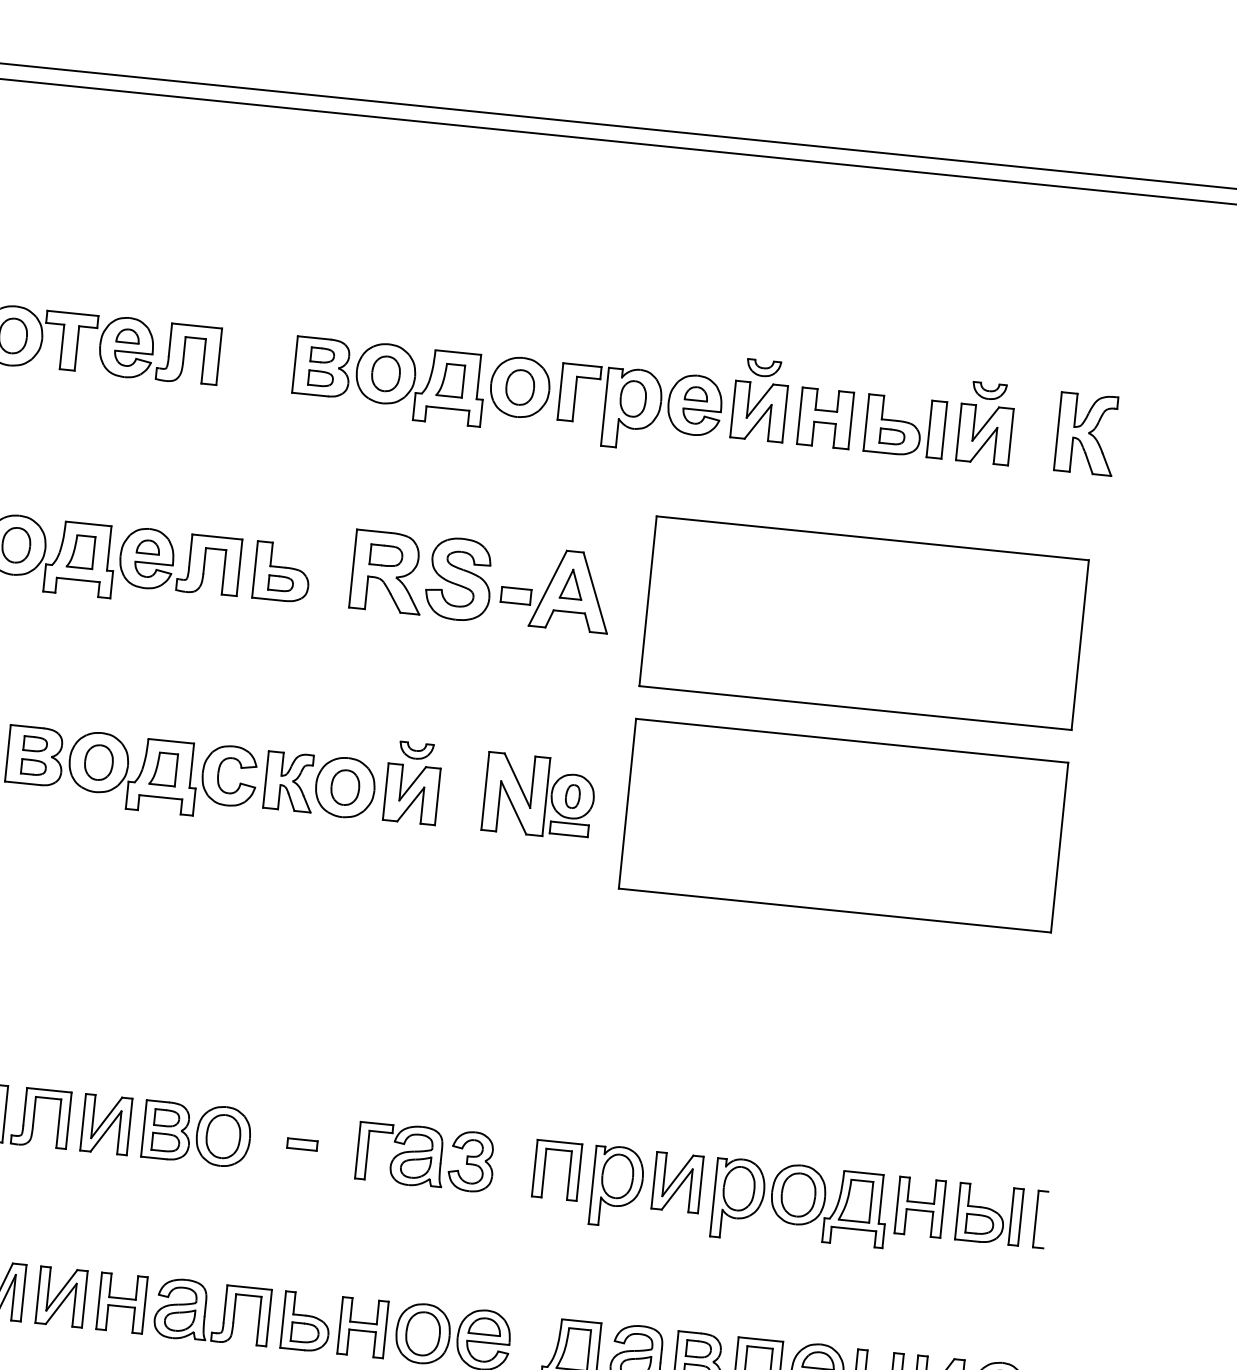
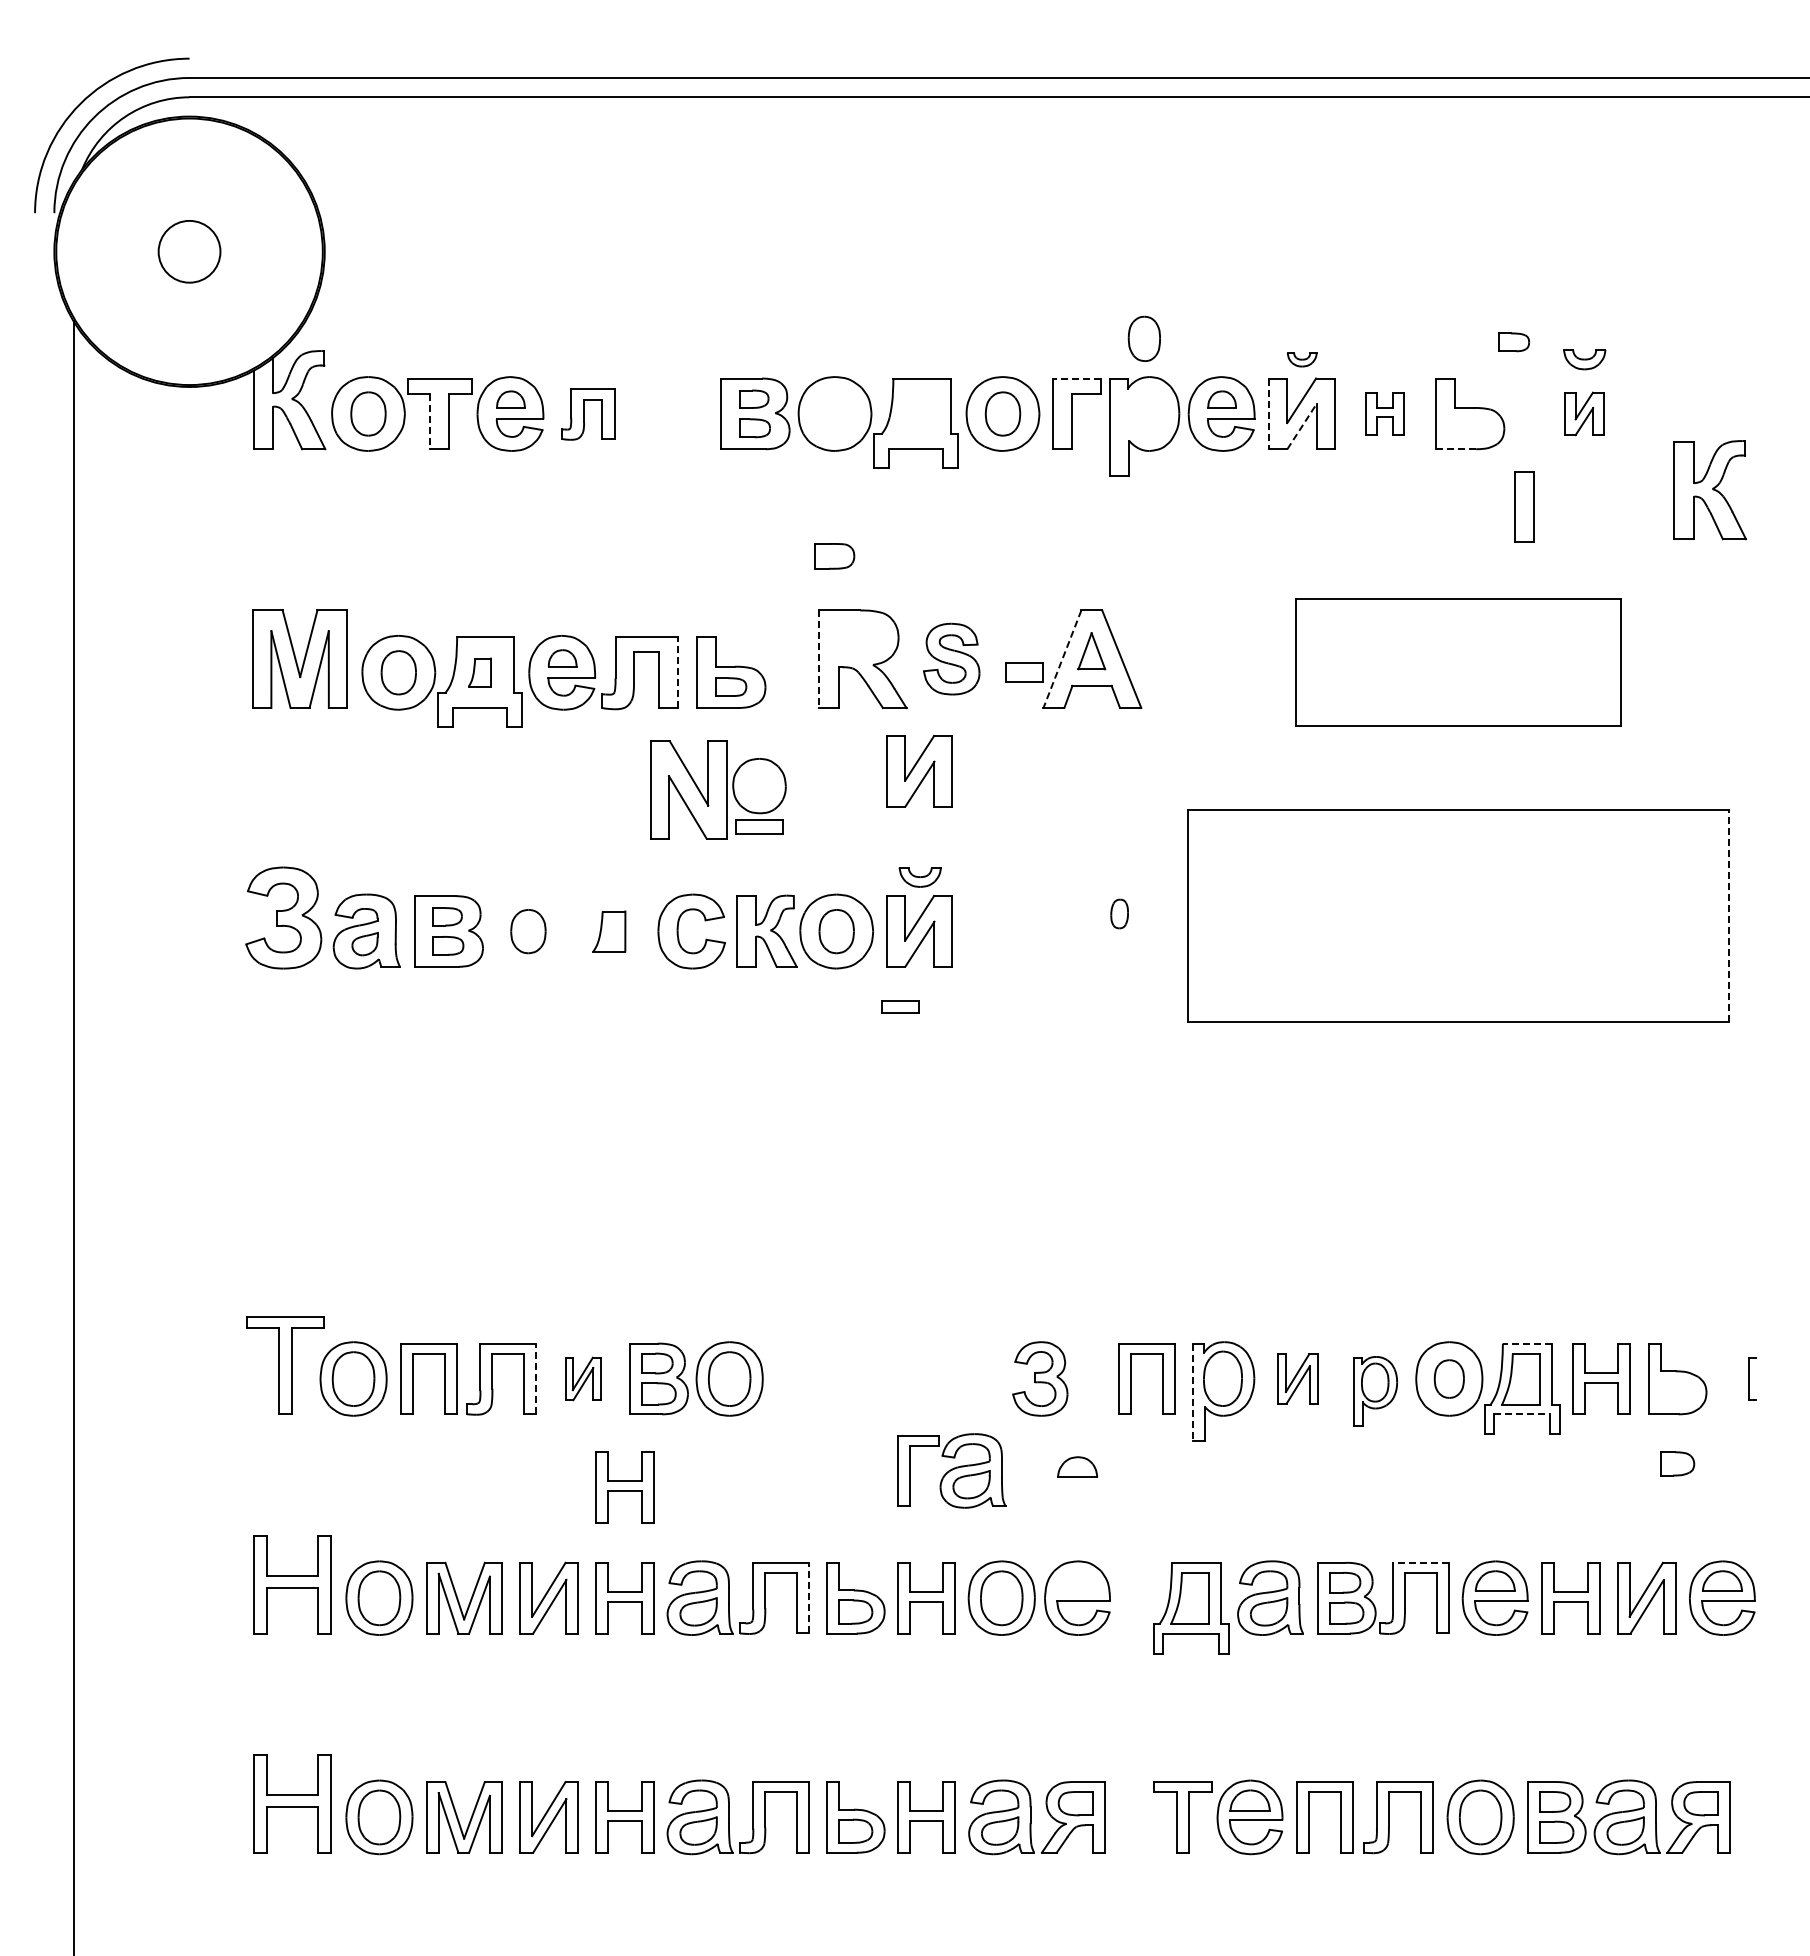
line: (62, 347) -> (430, 421), solid -> dashed
part: (188, 354) -> (588, 414), size x0.7
line: (582, 365) -> (1077, 378), solid -> dashed
part: (763, 368) -> (1301, 359), size x0.7
part: (386, 373) -> (835, 413), removed
part: (450, 379) -> (915, 413), removed
part: (632, 398) -> (1143, 338), moved
line: (733, 409) -> (1269, 414), solid -> dashed
part: (825, 418) -> (1384, 413), size x0.6
line: (757, 421) -> (1301, 426), solid -> dashed
part: (937, 429) -> (1524, 506), moved
part: (985, 434) -> (1584, 413), size x0.6
part: (1086, 434) -> (1710, 490), moved
part: (891, 436) -> (1513, 342), moved
line: (879, 452) -> (1456, 449), solid -> dashed
part: (80, 551) -> (479, 672), size x0.7
part: (386, 555) -> (834, 556), moved
line: (239, 567) -> (678, 672), solid -> dashed
line: (352, 568) -> (818, 659), solid -> dashed
part: (459, 578) -> (951, 658), size x0.7
line: (547, 588) -> (1062, 659), solid -> dashed
part: (864, 623) -> (1458, 662), size x0.6
part: (424, 666) -> (919, 771), added
part: (128, 771) -> (565, 938), removed
part: (539, 796) -> (718, 789), moved
line: (1059, 847) -> (1728, 915), solid -> dashed
line: (69, 1120) -> (536, 1378), solid -> dashed
part: (105, 1124) -> (582, 1378), size x0.6
part: (302, 1144) -> (900, 1006), moved
part: (400, 1154) -> (951, 1470), moved
line: (863, 1172) -> (1527, 1343), solid -> dashed
part: (677, 1182) -> (1297, 1378), size x0.7
line: (593, 1184) -> (1193, 1392), solid -> dashed
part: (798, 1194) -> (1449, 1378), size x0.7
part: (738, 1198) -> (1375, 1391), size x0.7
part: (130, 1214) -> (624, 1487), added
part: (1016, 1216) -> (1721, 1378), removed
part: (1040, 1219) -> (1752, 1378), size x0.6
part: (979, 1224) -> (1677, 1463), moved
line: (854, 1229) -> (1522, 1414), solid -> dashed
line: (269, 1317) -> (809, 1597), solid -> dashed
part: (485, 1325) -> (1077, 1466), moved
line: (760, 1339) -> (1420, 1562), solid -> dashed

